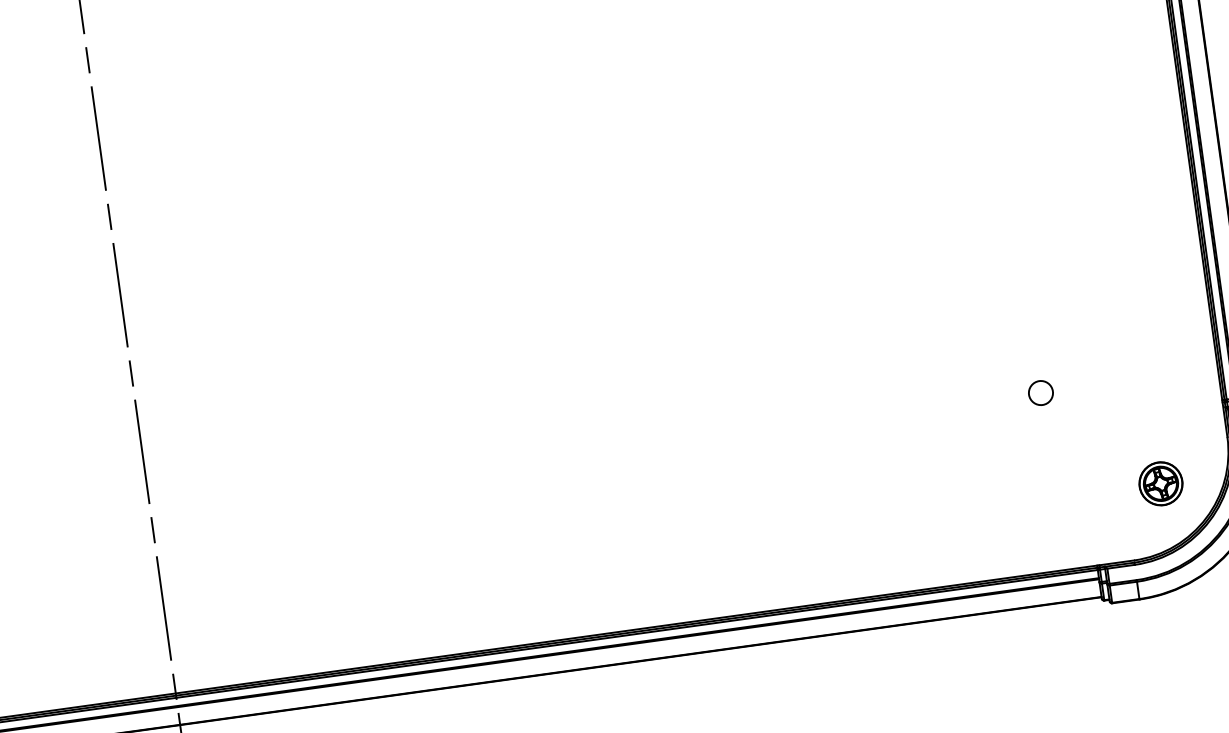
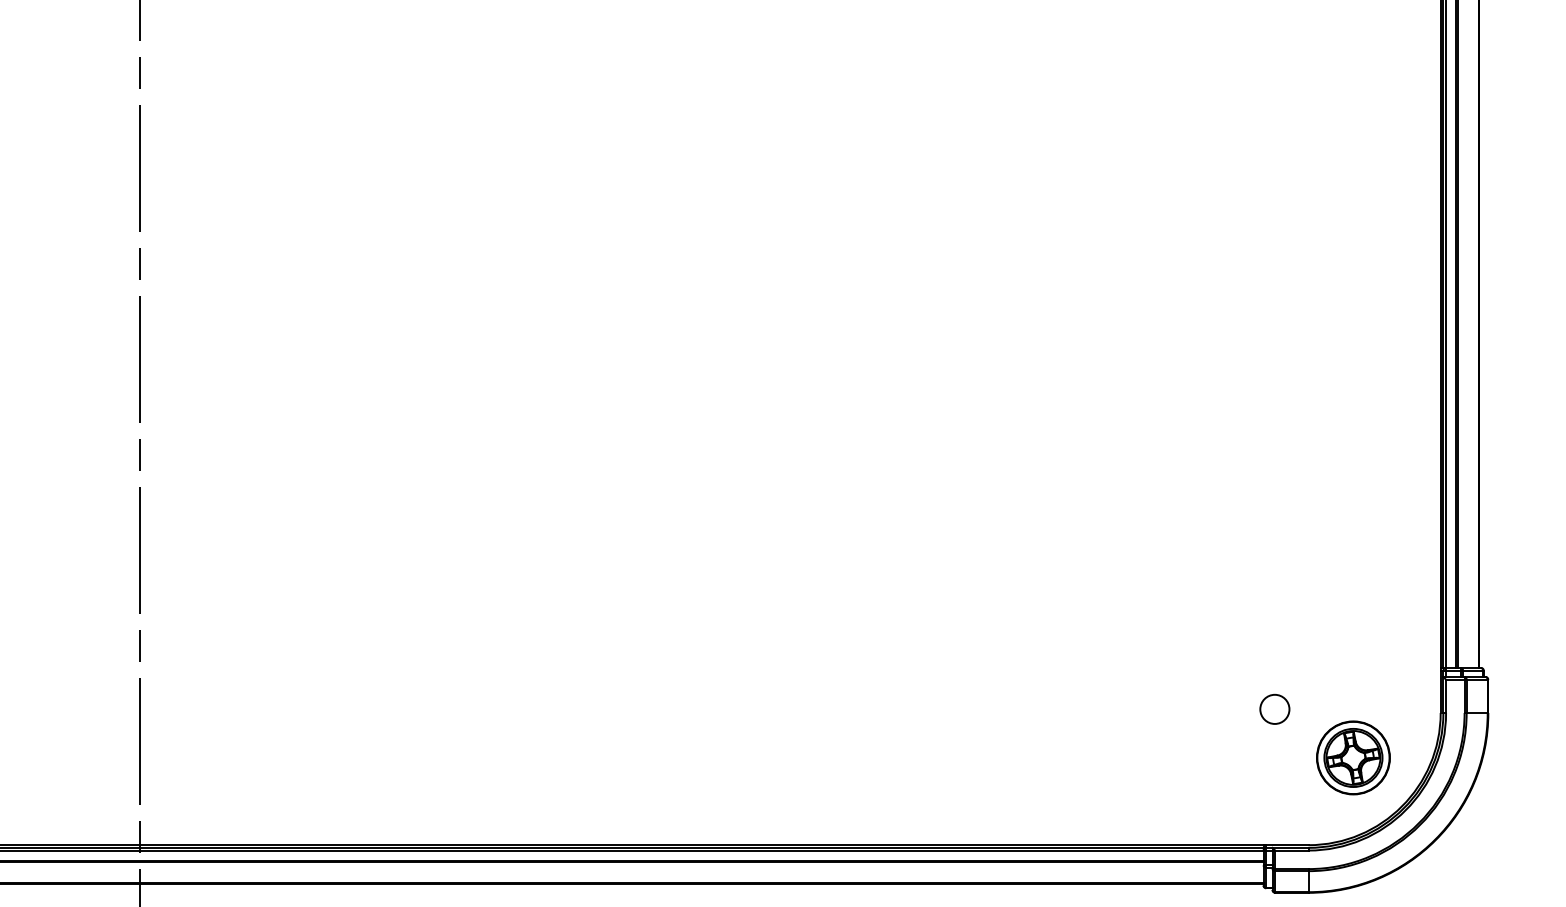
circle: (1040, 392) -> (1274, 708), moved
part: (1160, 483) -> (1353, 757), size x1.4

